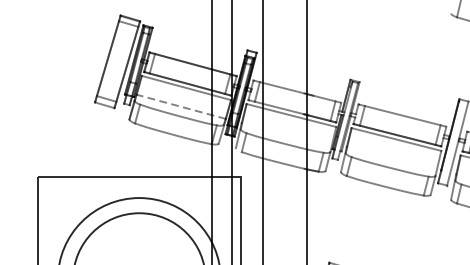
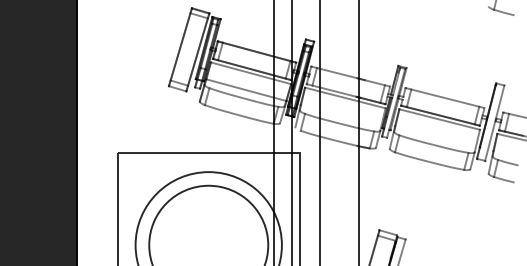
line: (181, 107) -> (246, 90), dashed -> solid

